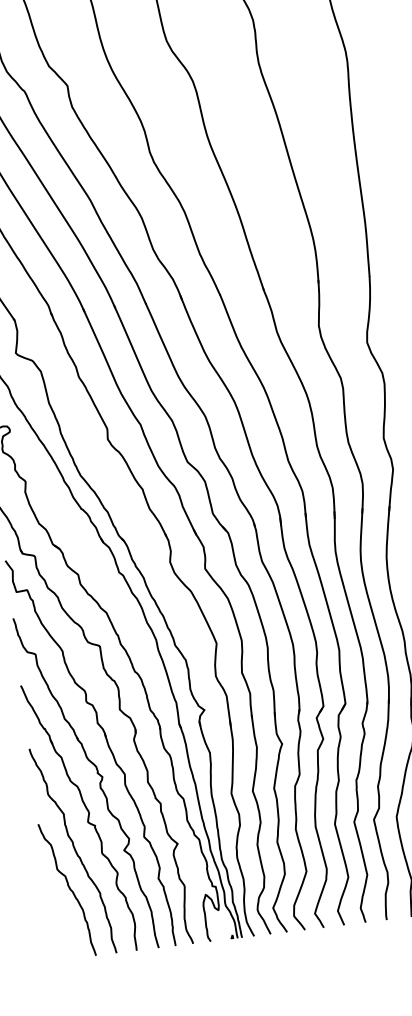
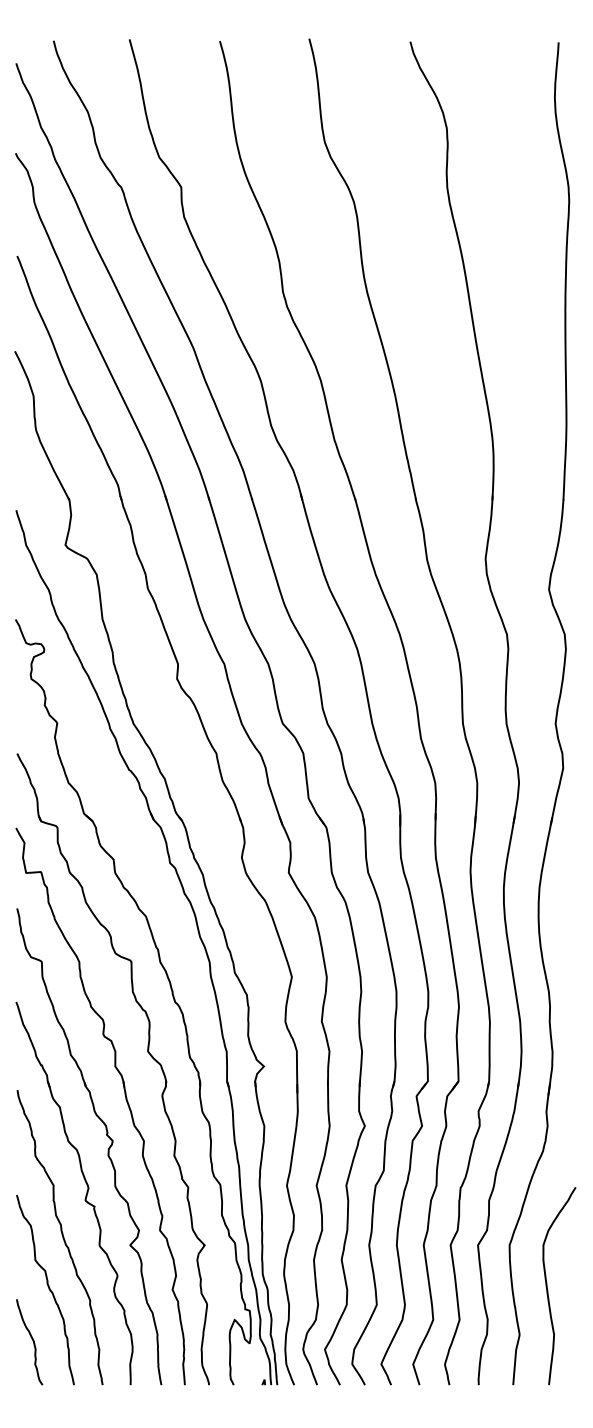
curve: (62, 928) -> (32, 1341), added

